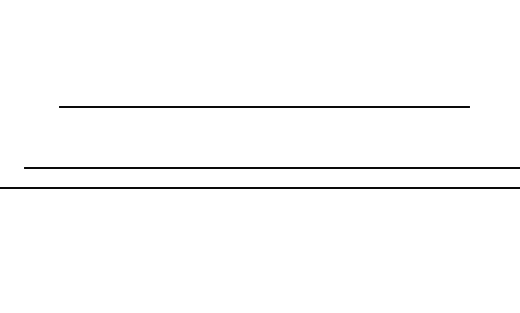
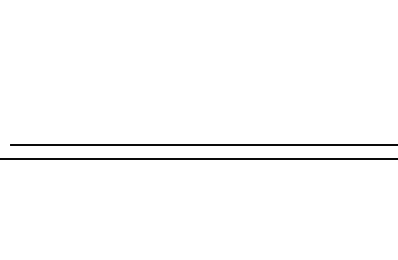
line: (263, 106) -> (184, 100), removed

